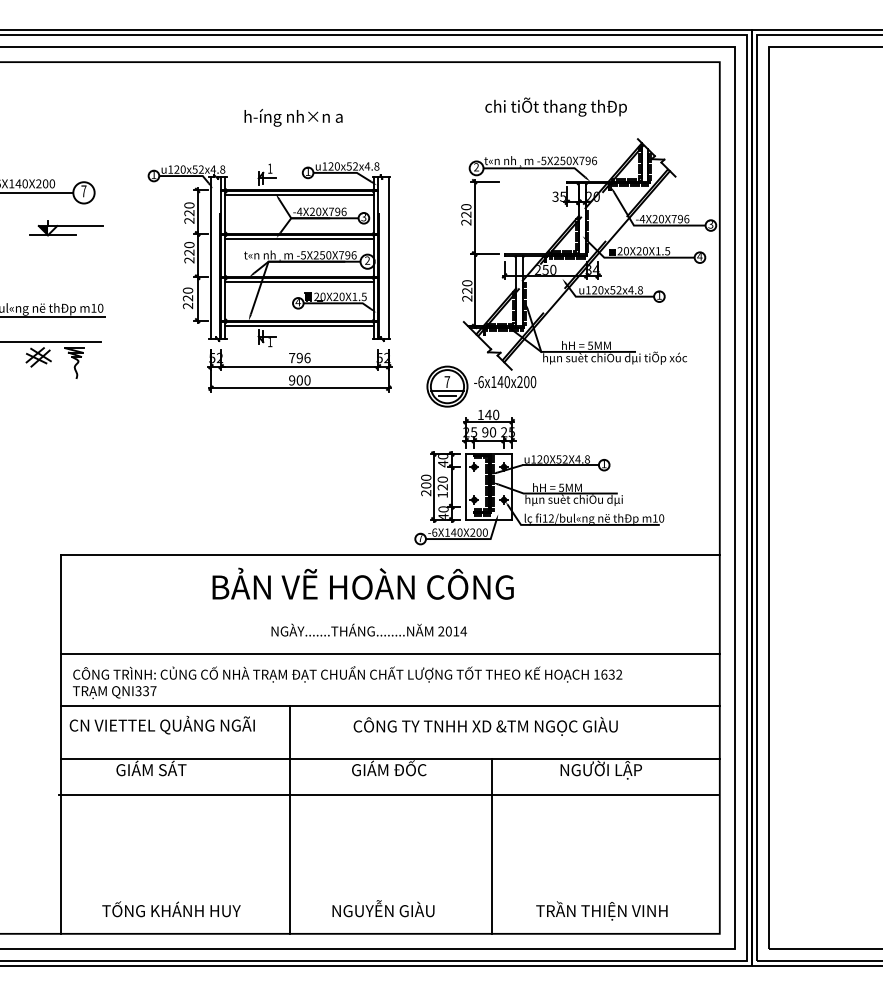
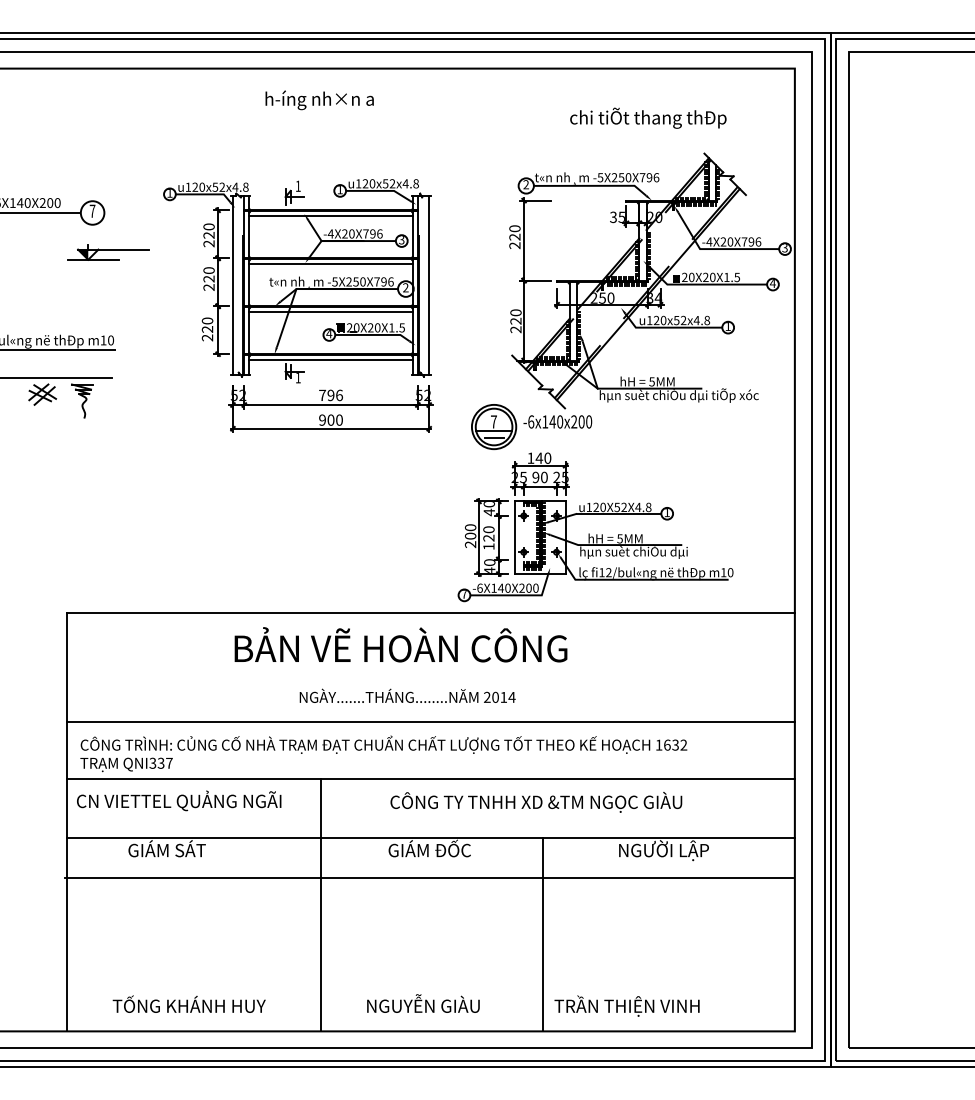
text: (555, 106) -> (647, 117), moved
text: (293, 117) -> (319, 99), moved
part: (66, 228) -> (108, 252), moved
text: (601, 910) -> (626, 1005), moved

